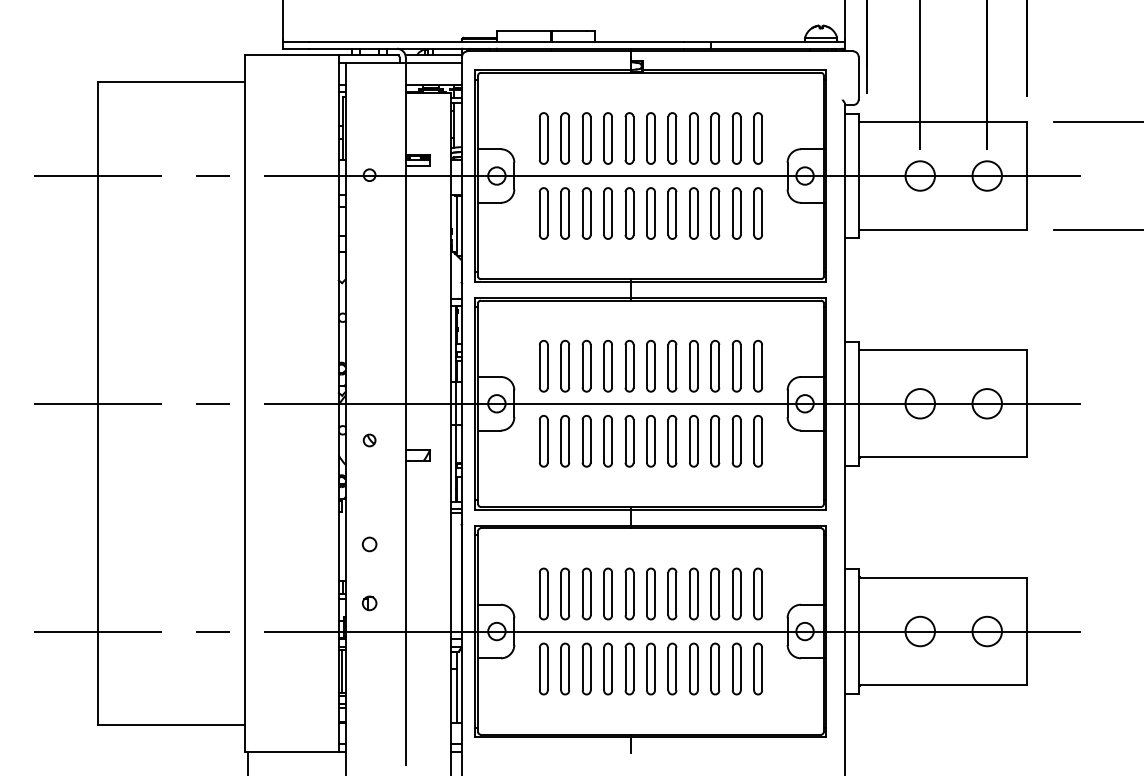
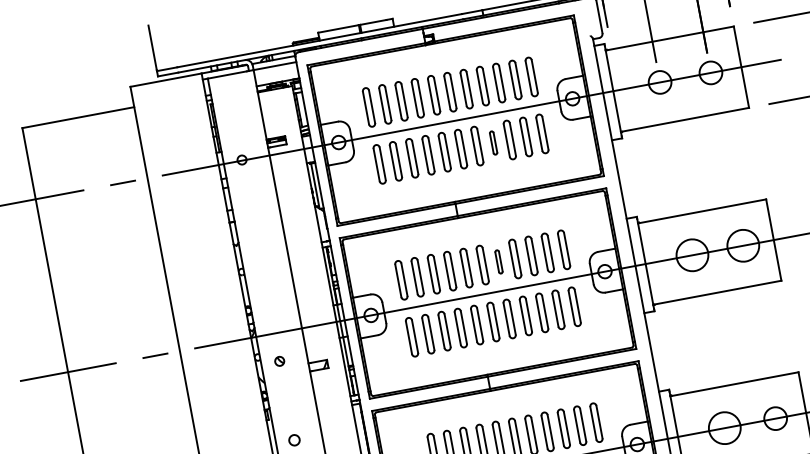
part: (693, 213) -> (493, 143), size x0.6
part: (672, 365) -> (498, 261), size x0.6
circle: (920, 403) -> (692, 255), size x1.4
circle: (986, 403) -> (742, 245), size x1.4
circle: (920, 631) -> (724, 428), size x1.4

